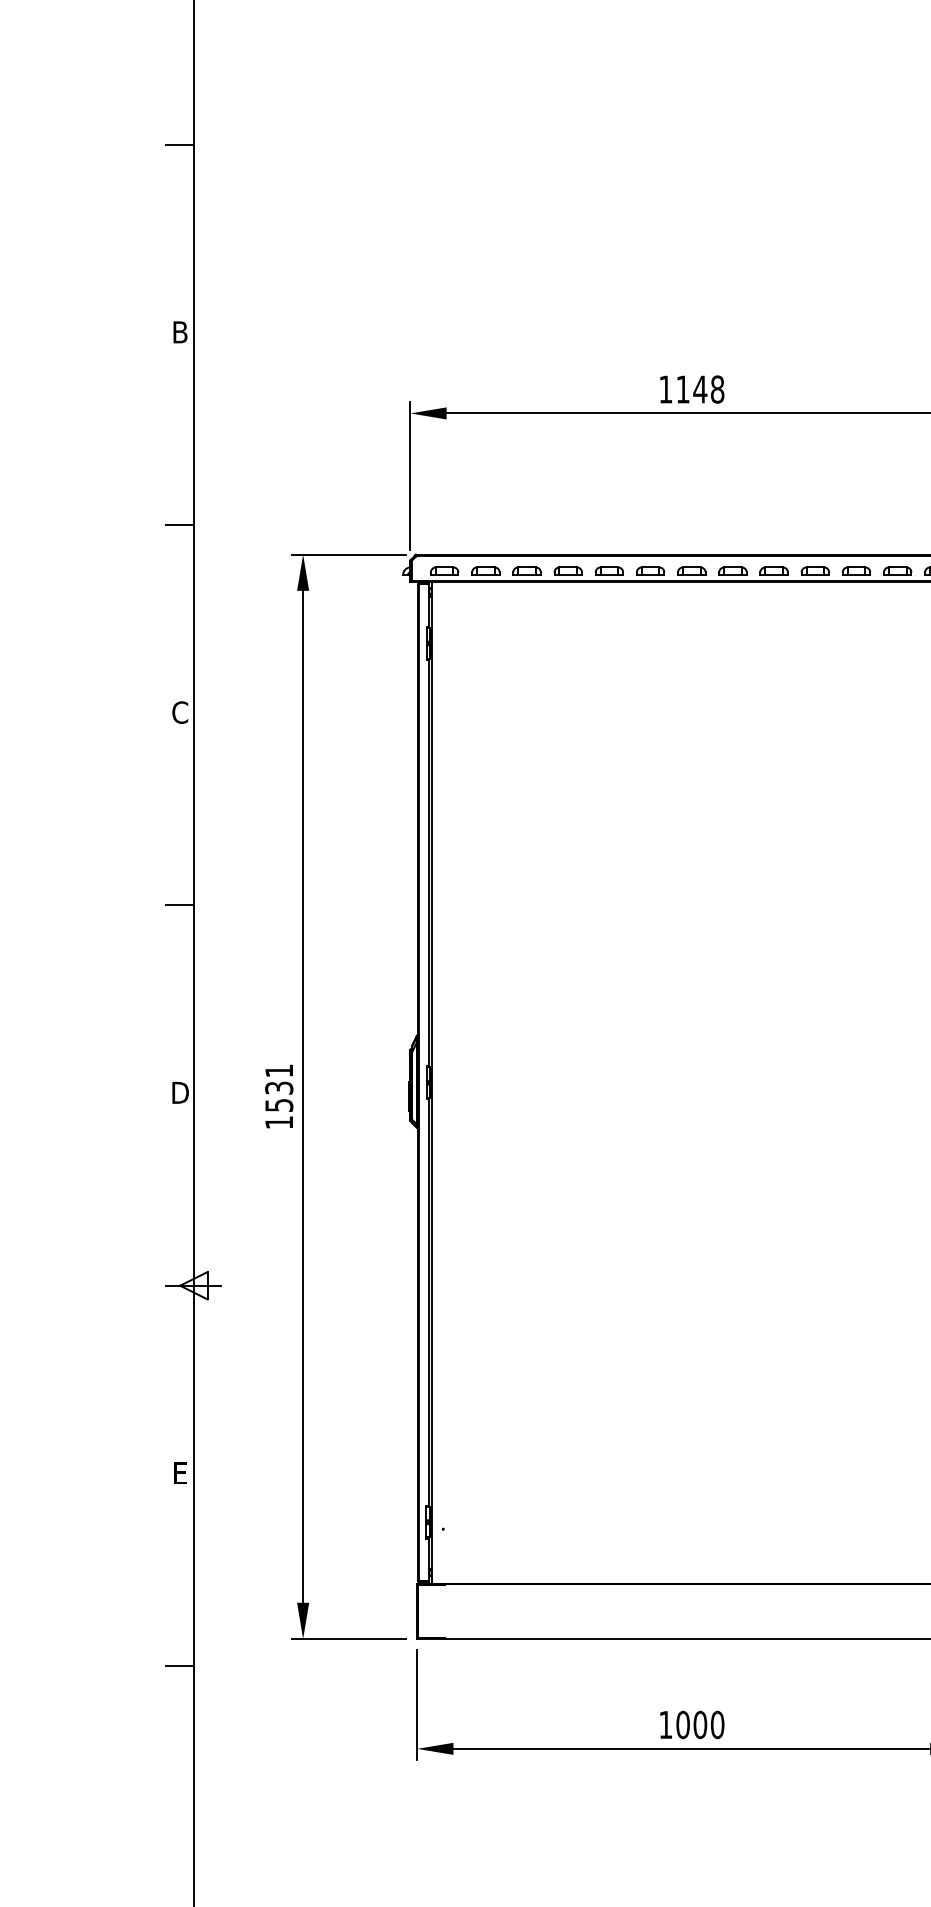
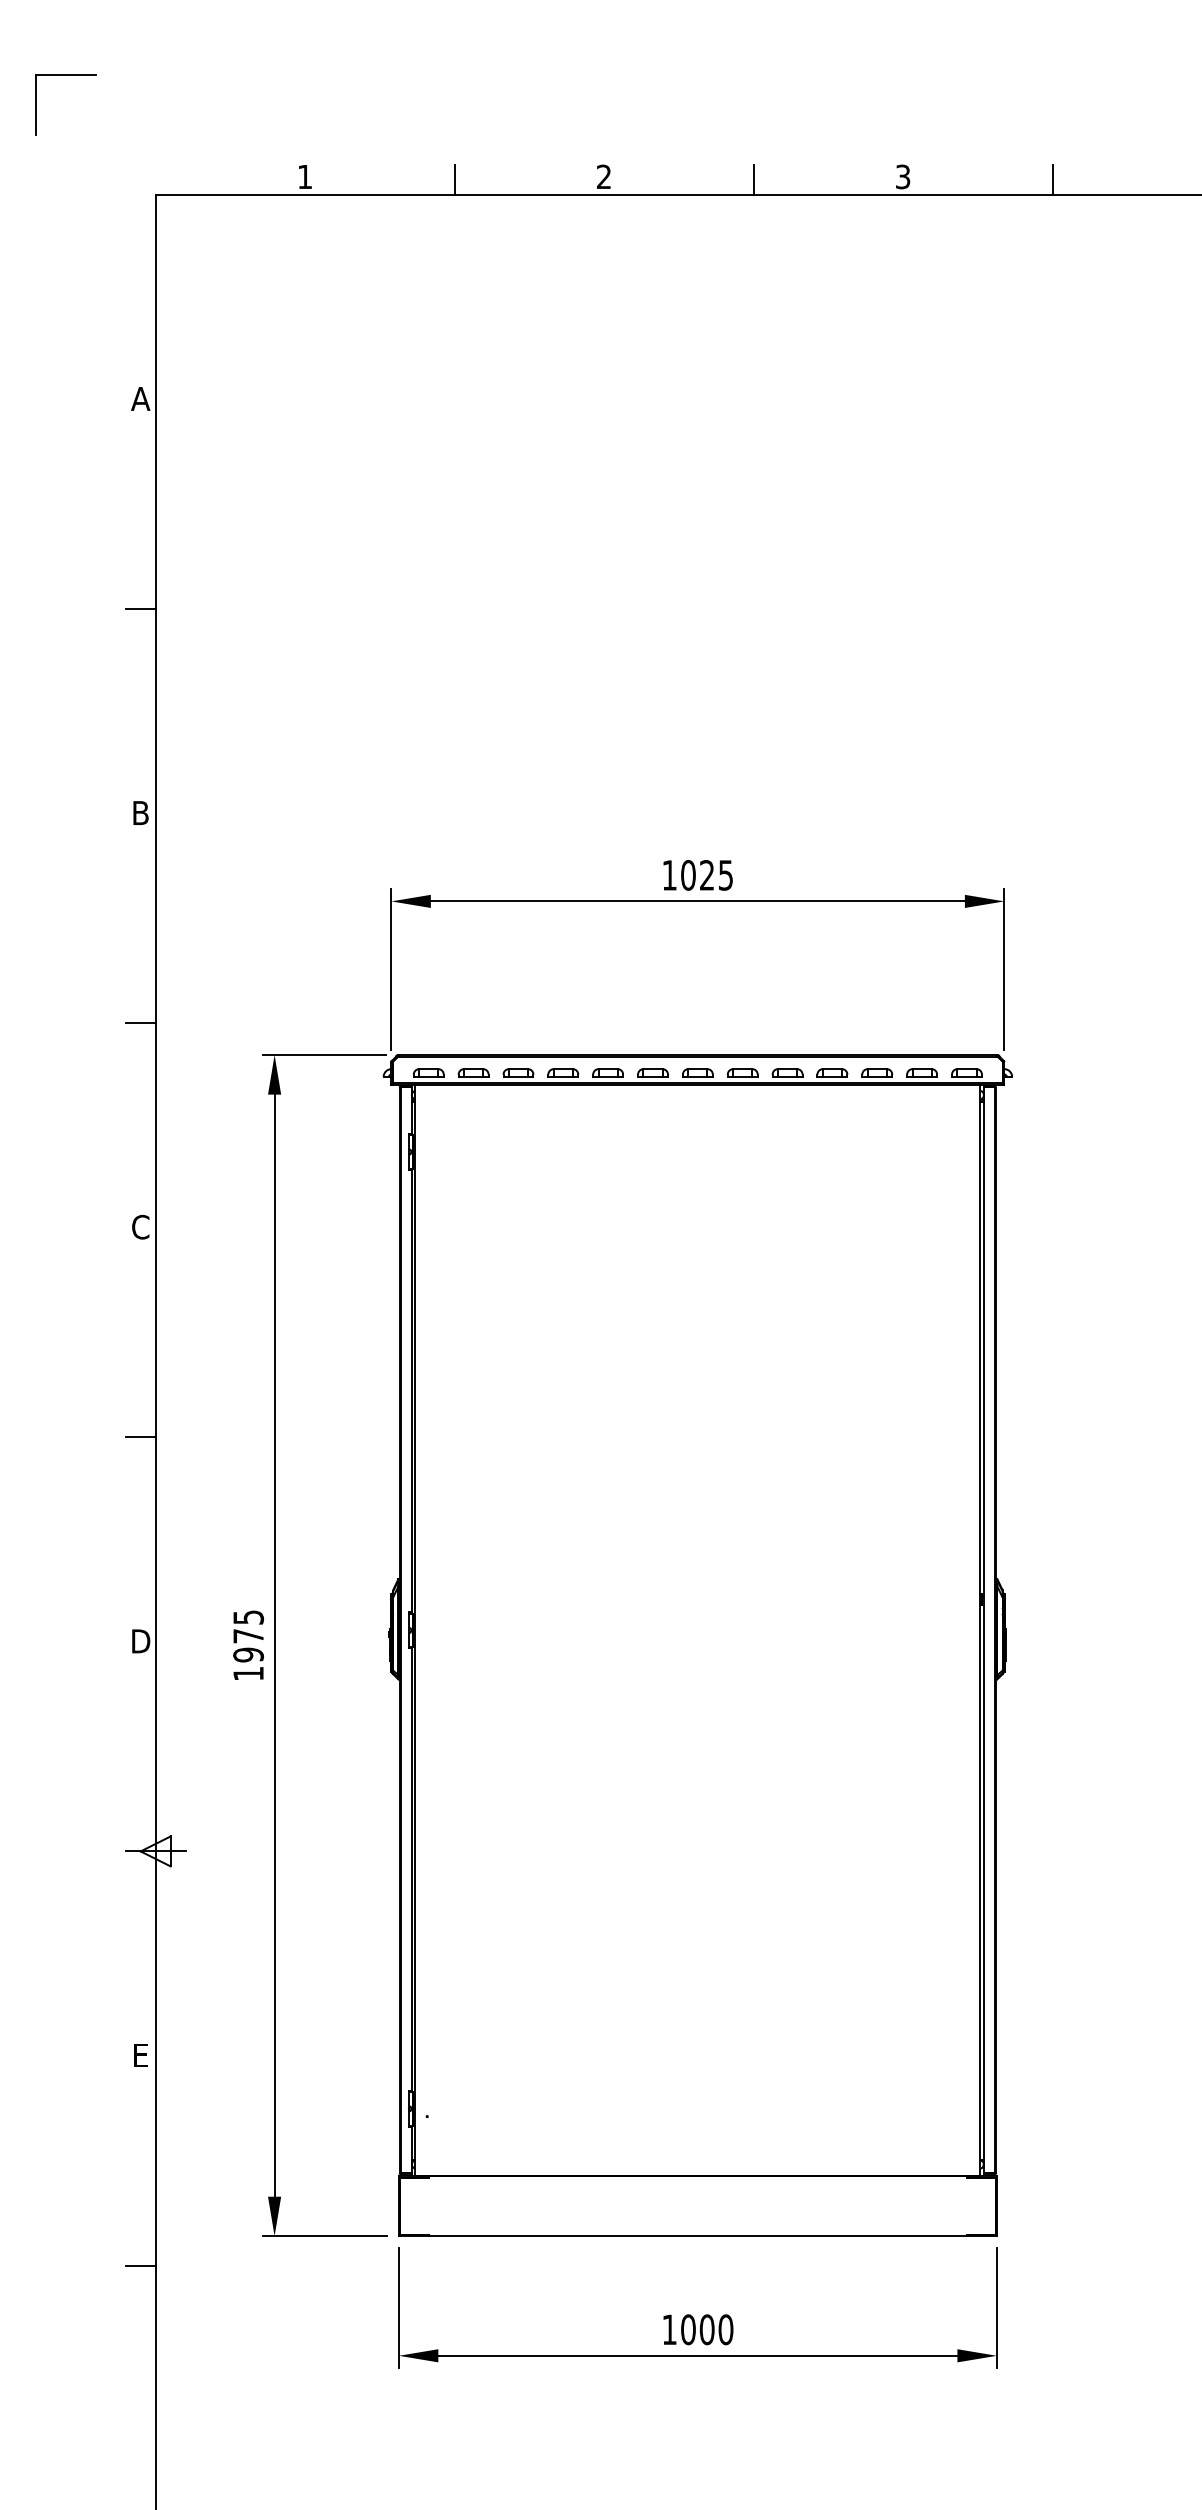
text: (700, 389) -> (707, 875), 1148 -> 1025
text: (279, 1088) -> (248, 1636), 1531 -> 1975

